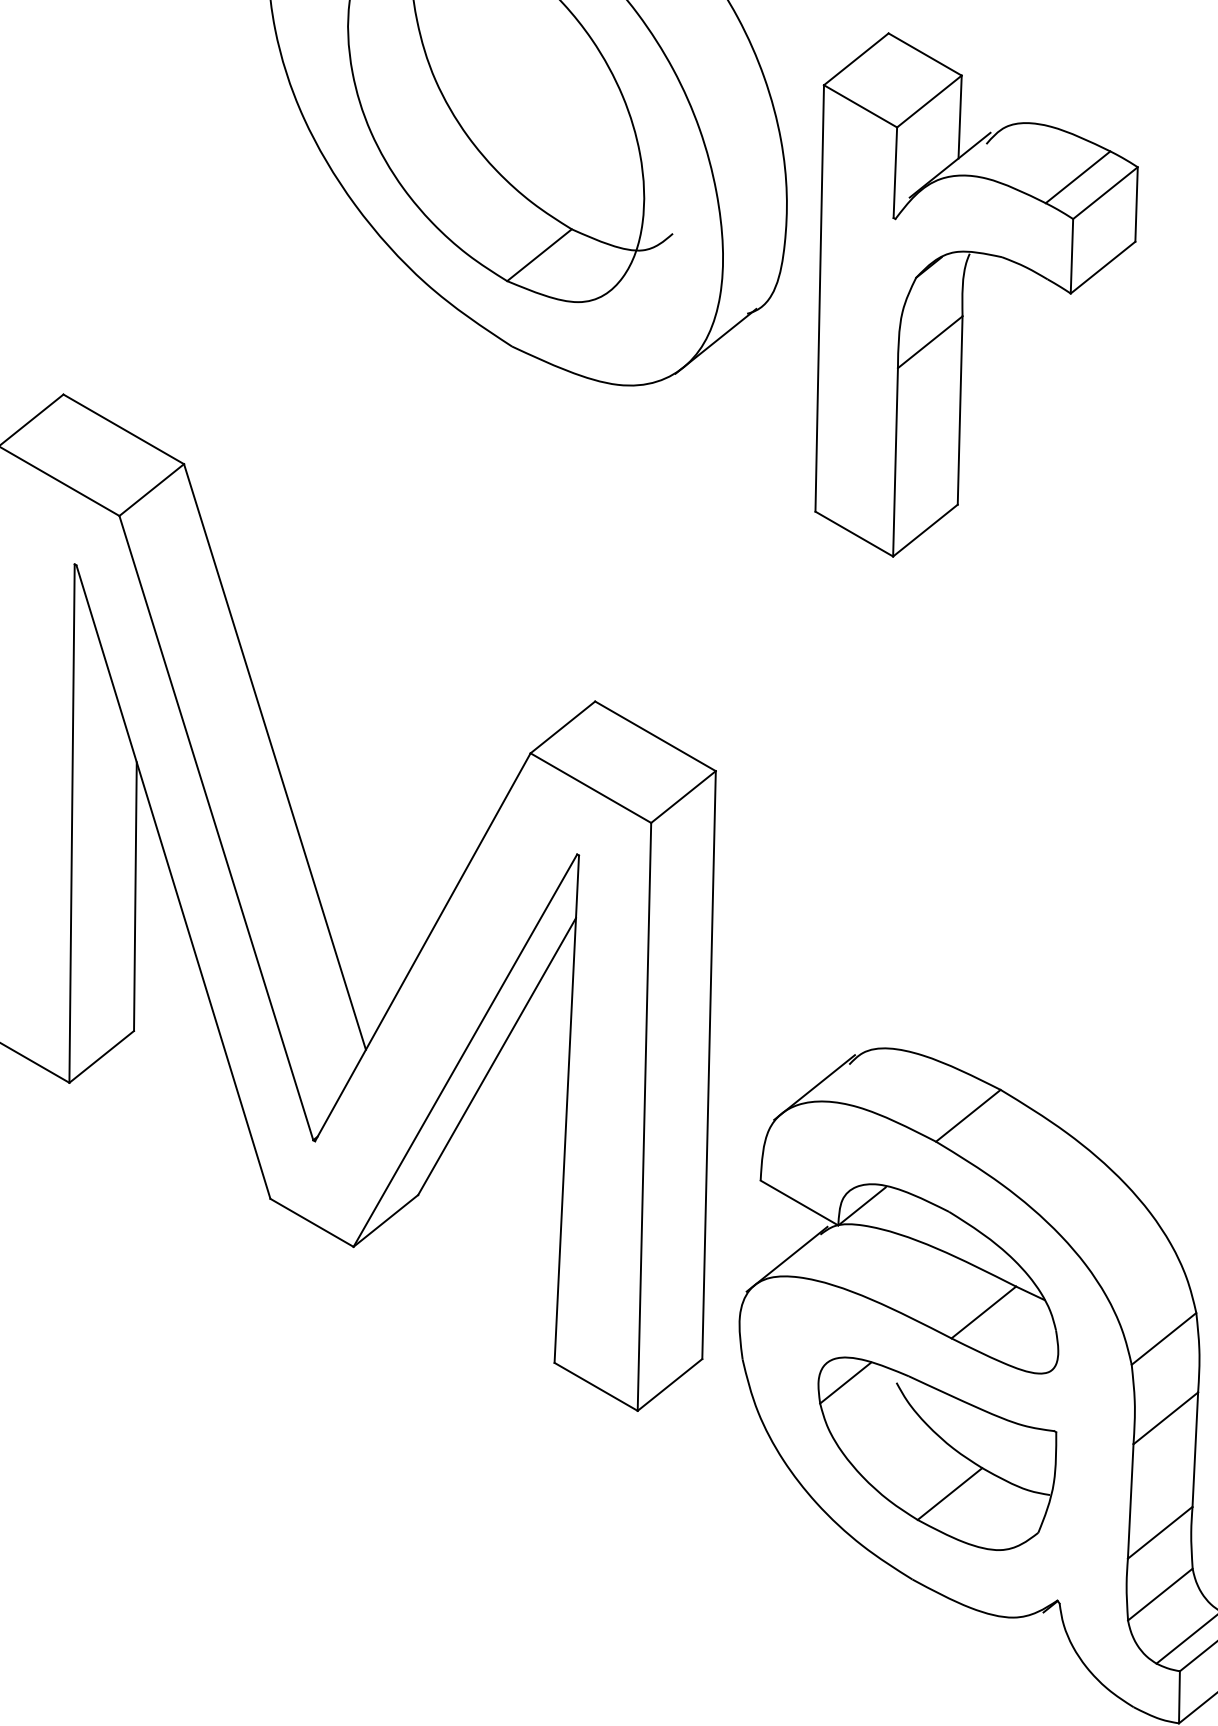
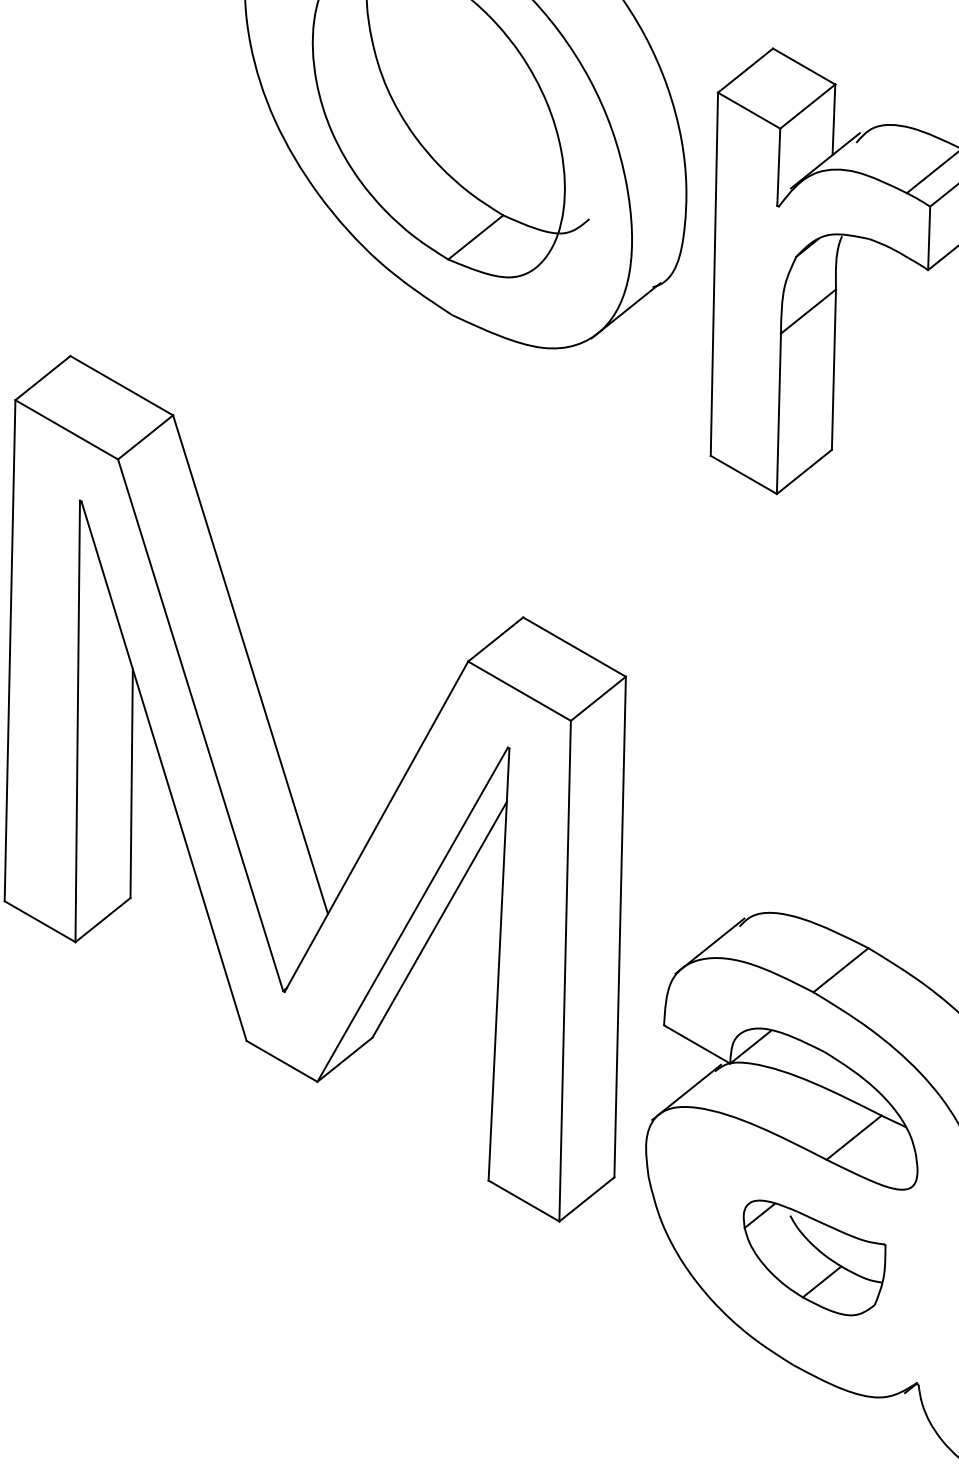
part: (937, 1453) -> (814, 1257), size x0.7

